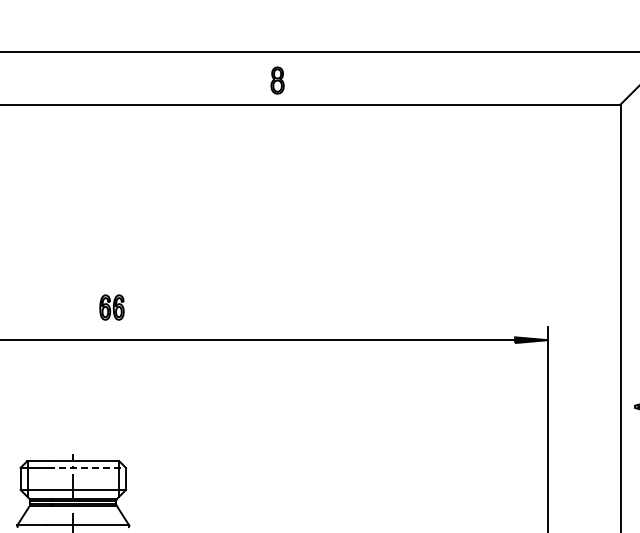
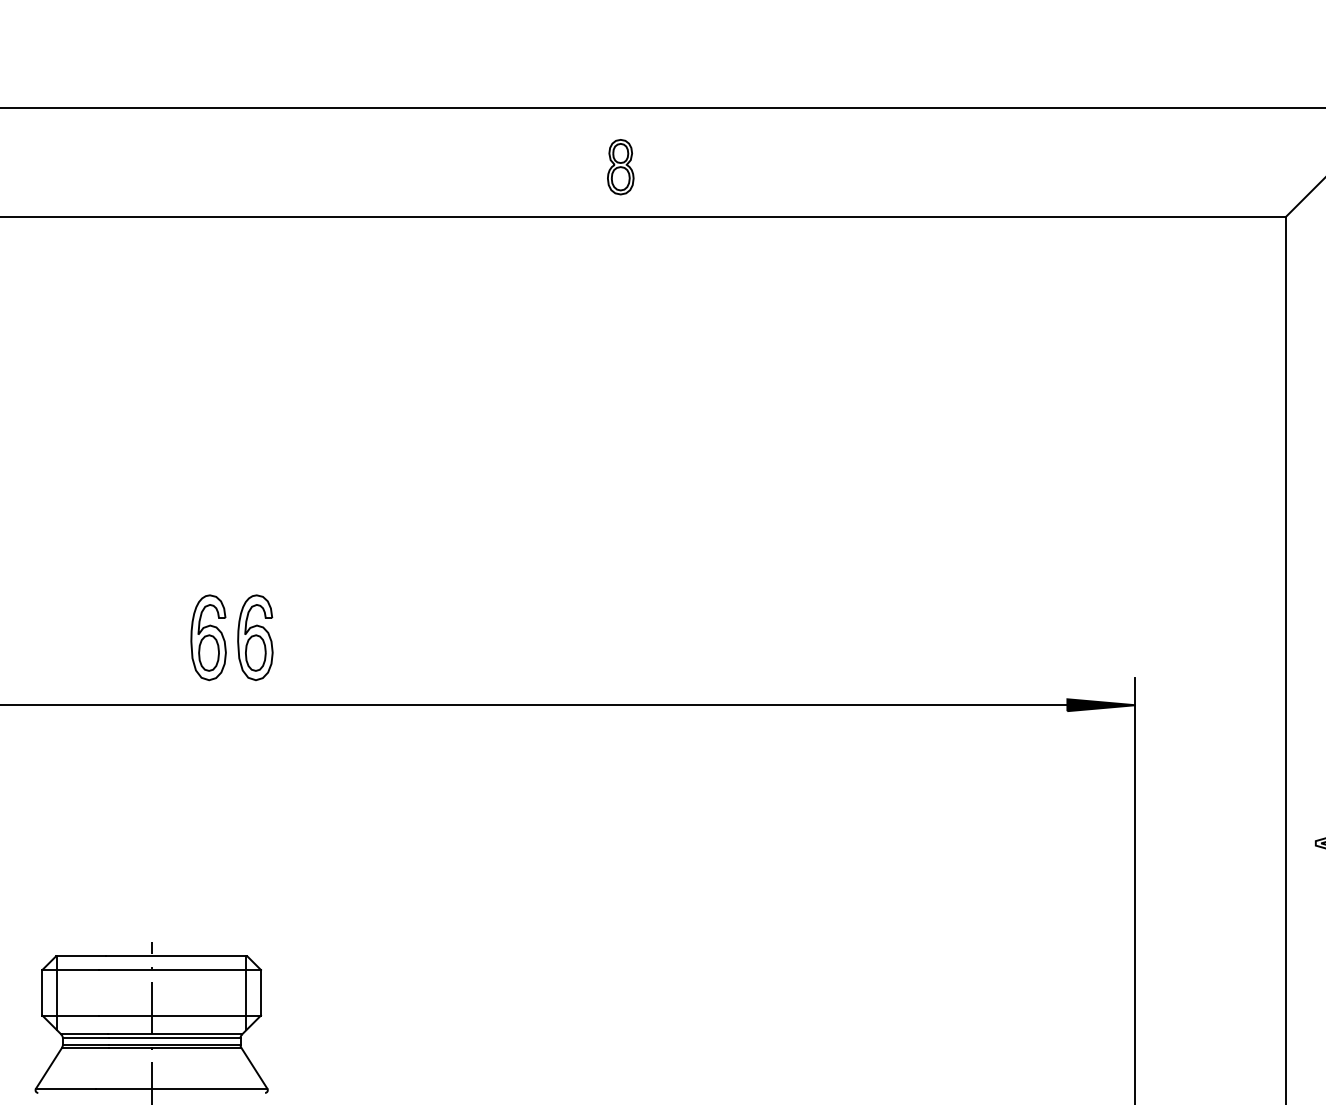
part: (277, 80) -> (620, 167), moved
part: (111, 307) -> (230, 637), size x1.67
line: (87, 467) -> (181, 969), dashed -> solid

